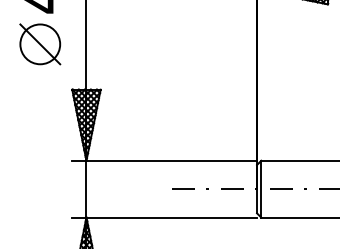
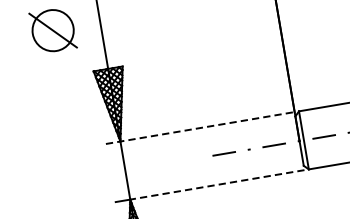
line: (165, 160) -> (201, 127), solid -> dashed
line: (171, 217) -> (217, 184), solid -> dashed

